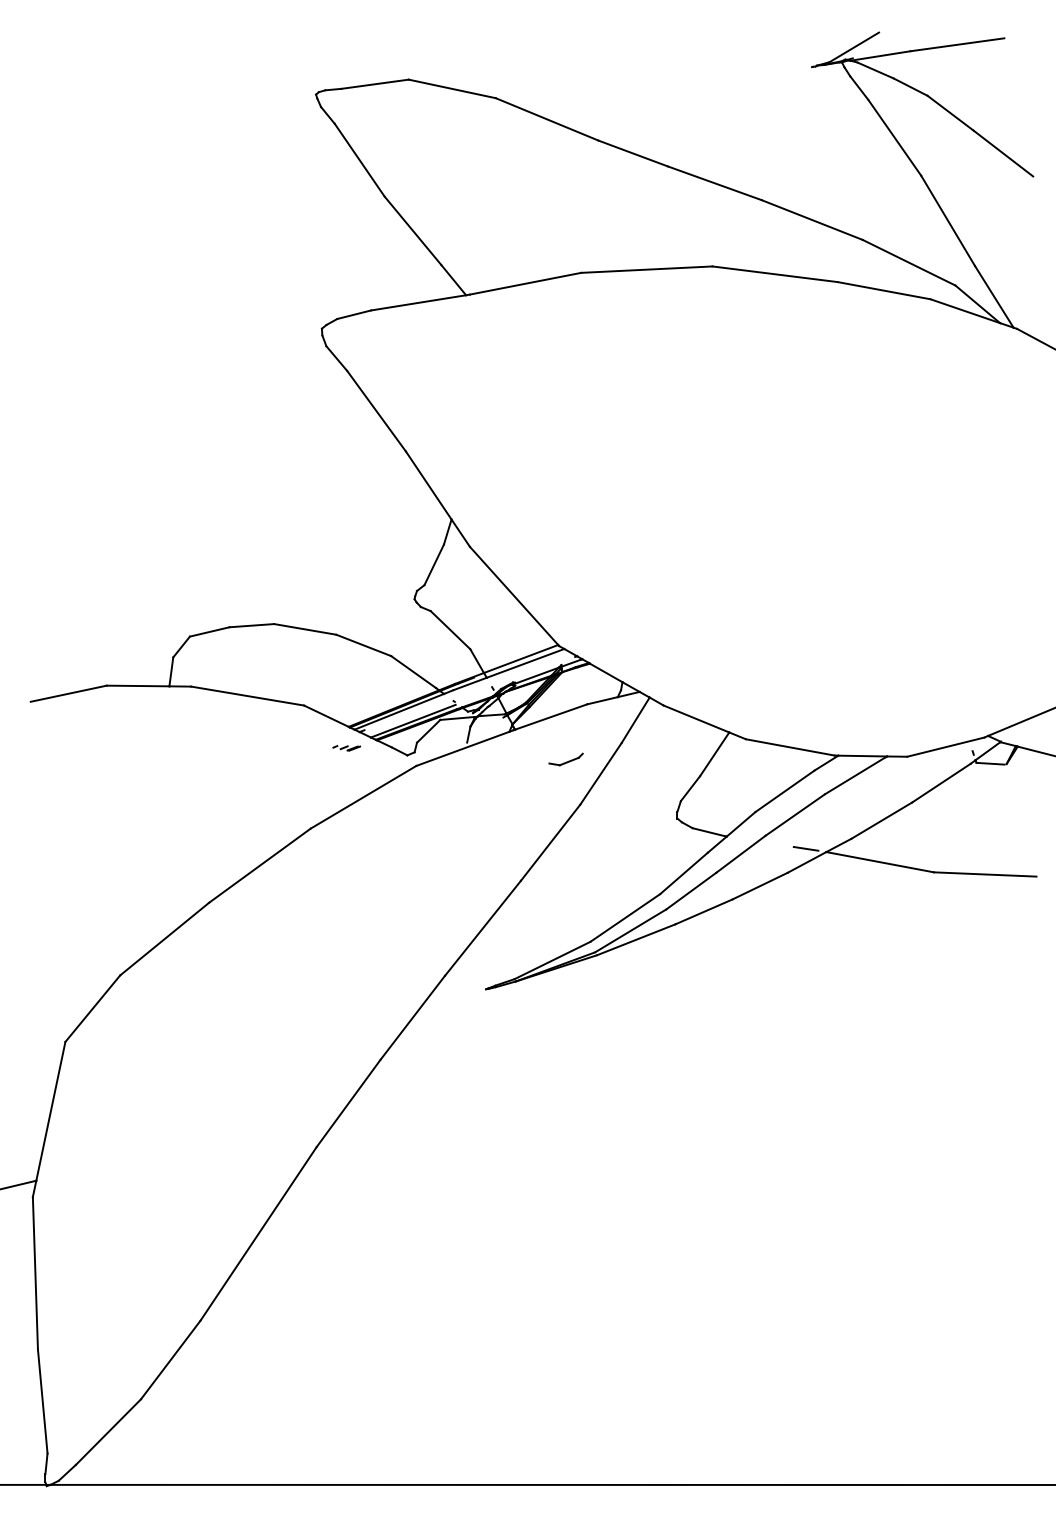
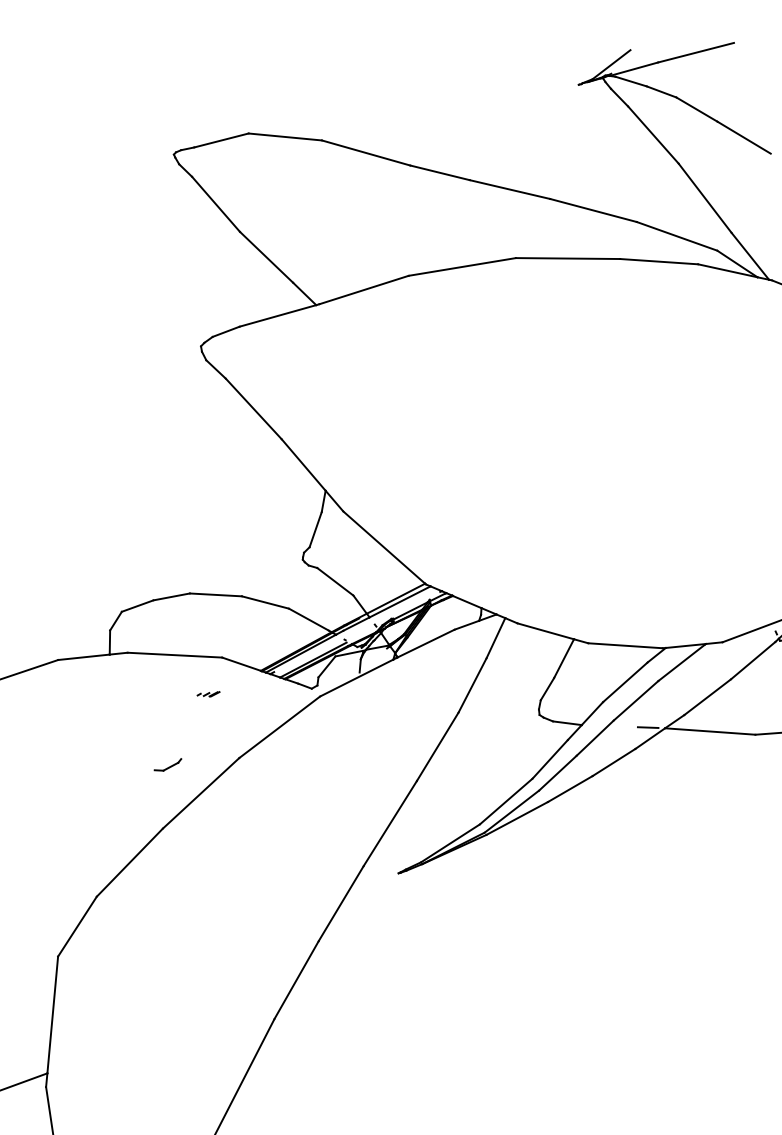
part: (346, 748) -> (208, 694), moved
part: (565, 759) -> (167, 765), moved

